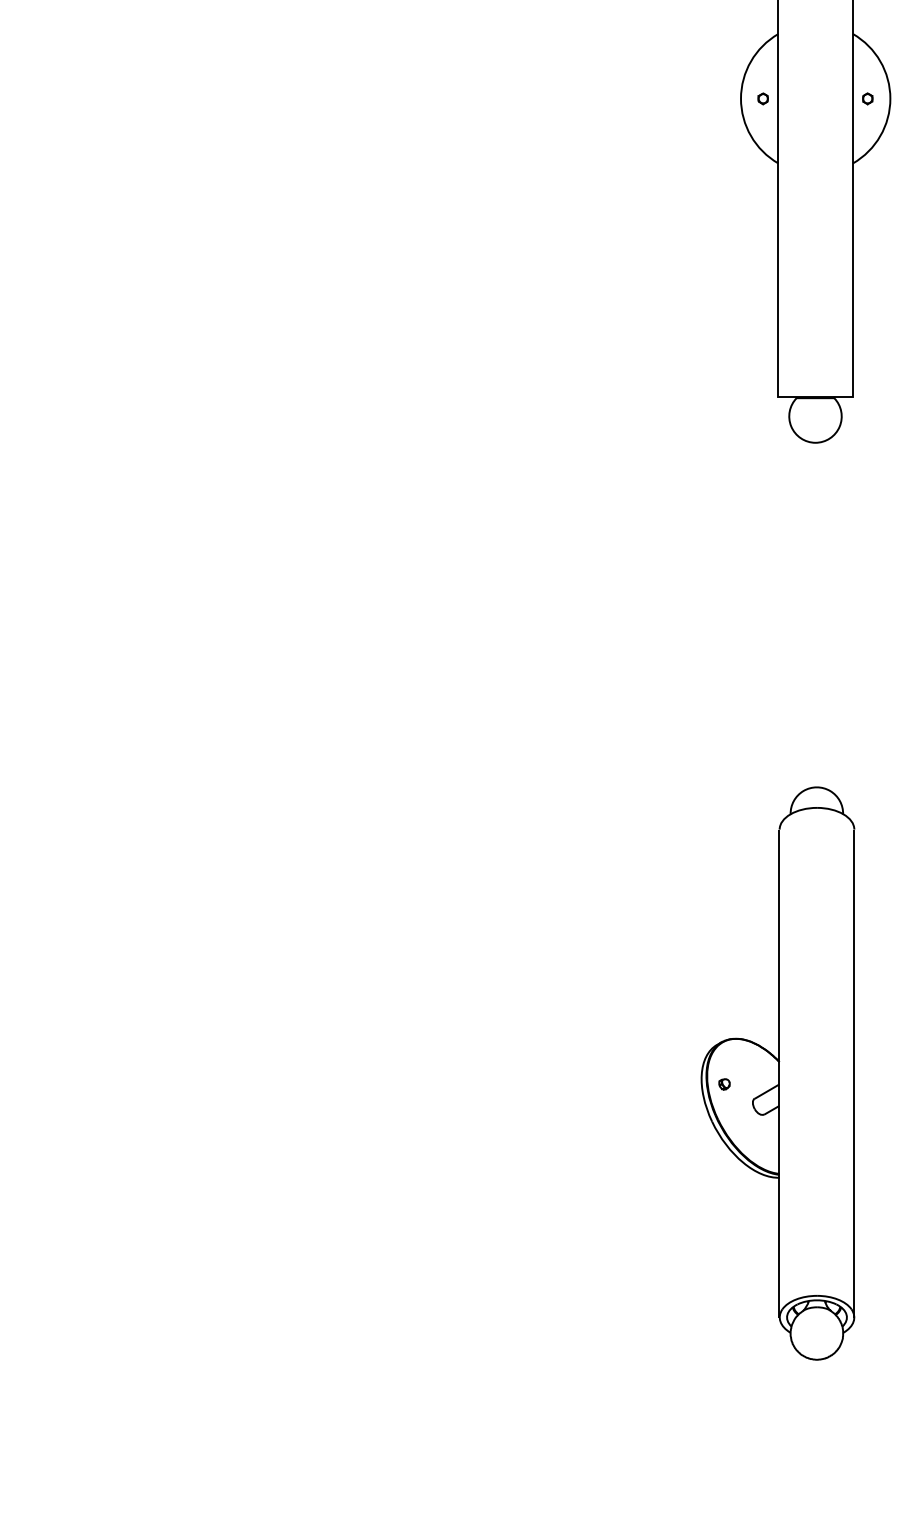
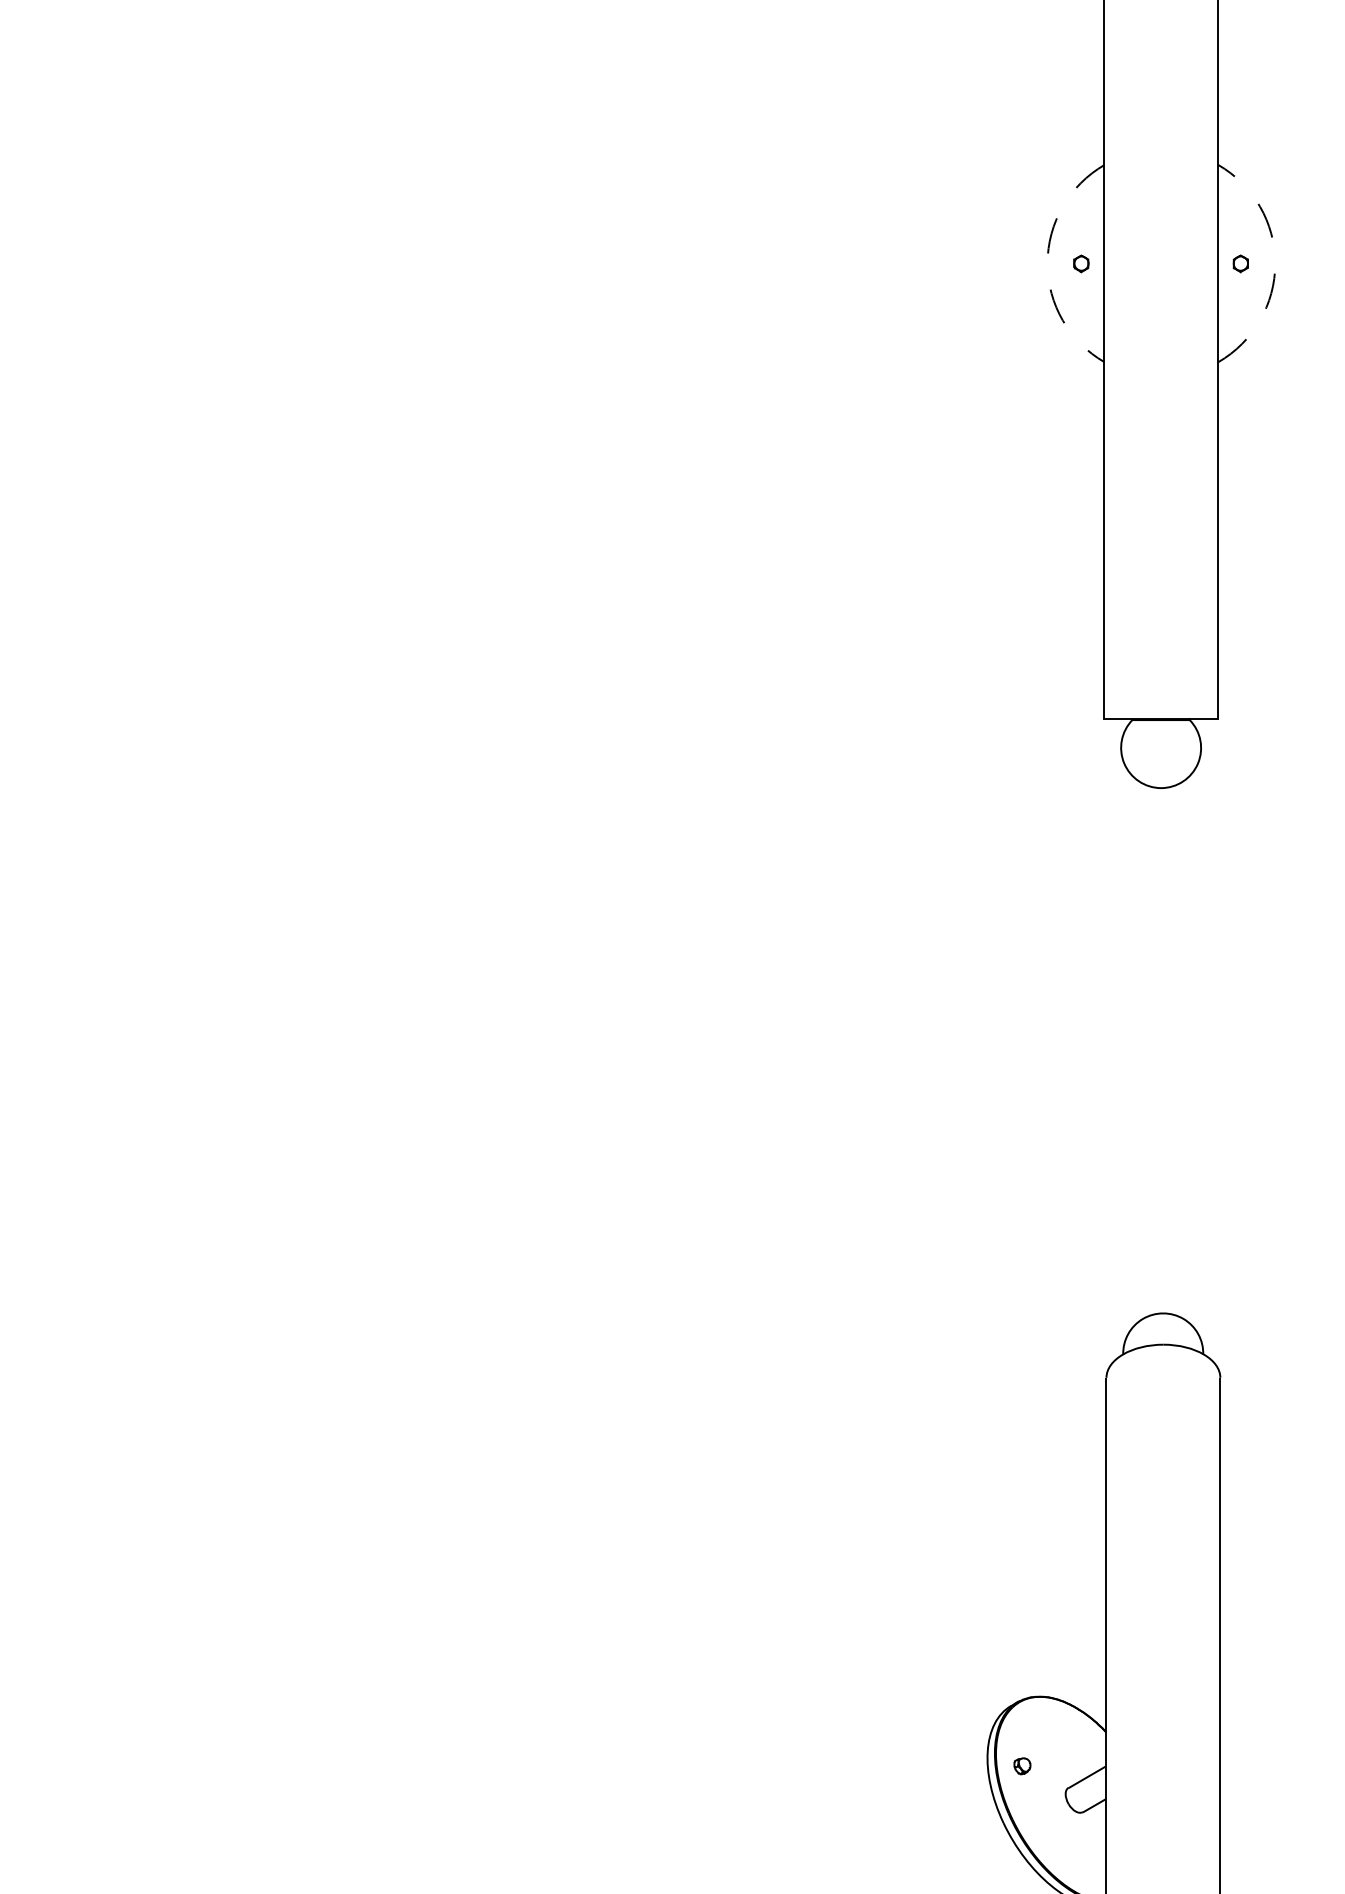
arc: (741, 98) -> (1048, 263), solid -> dashed
arc: (890, 98) -> (1275, 263), solid -> dashed

